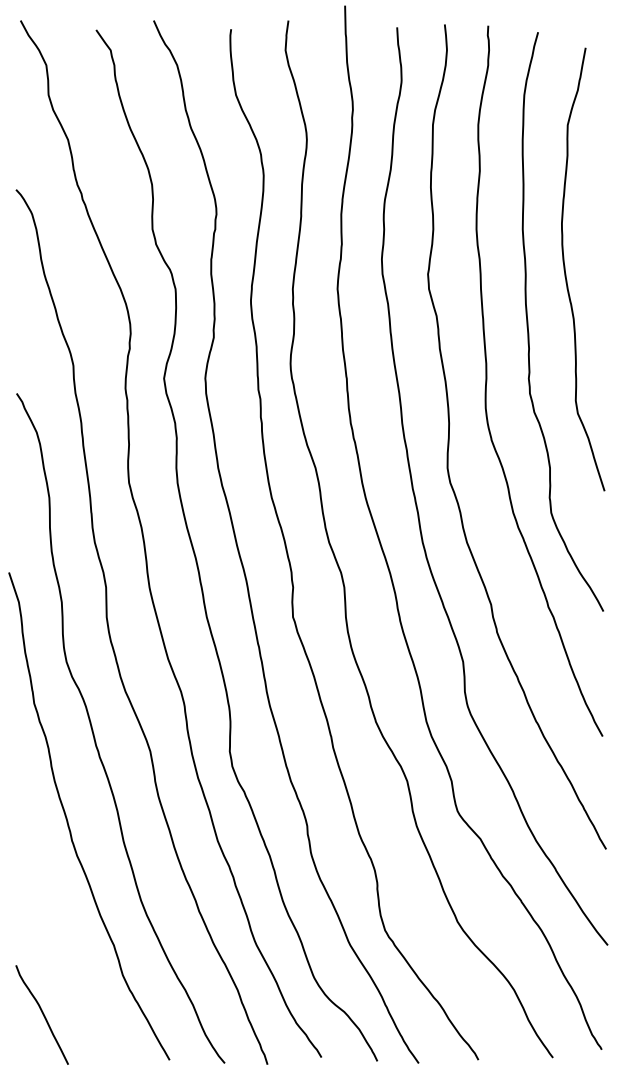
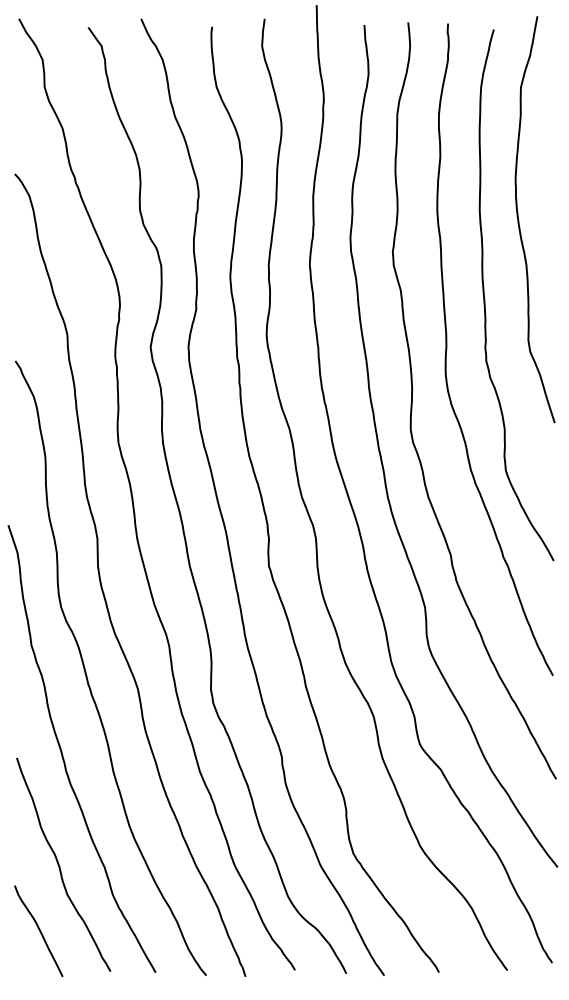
curve: (566, 273) -> (519, 223), moved
curve: (65, 943) -> (60, 865), added

